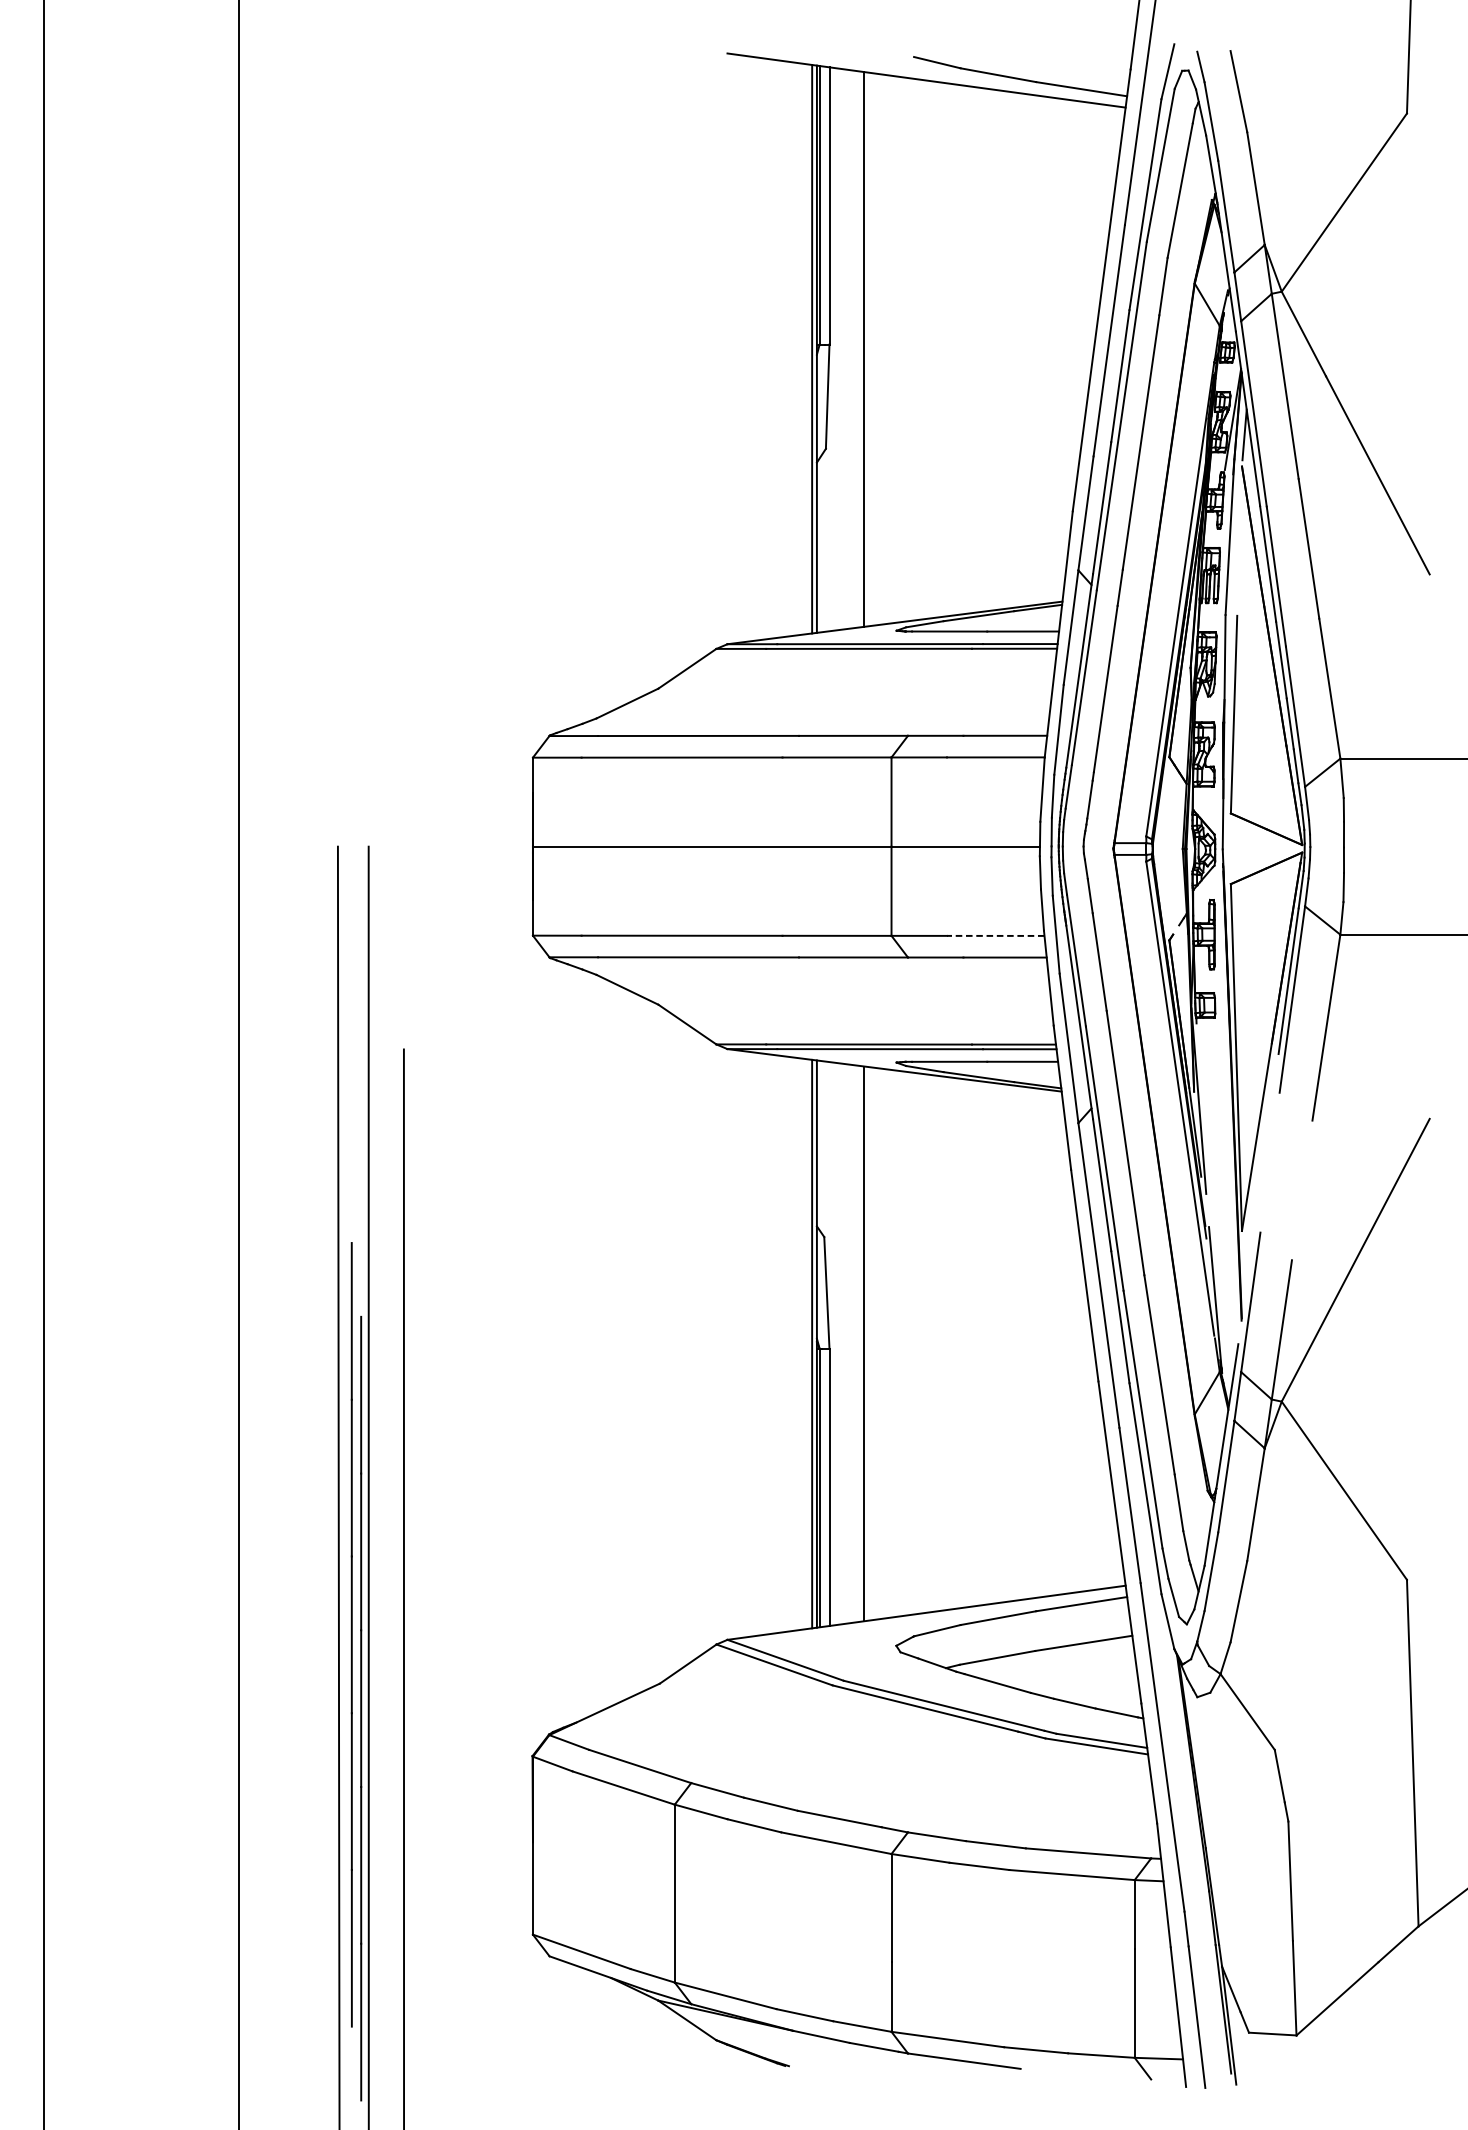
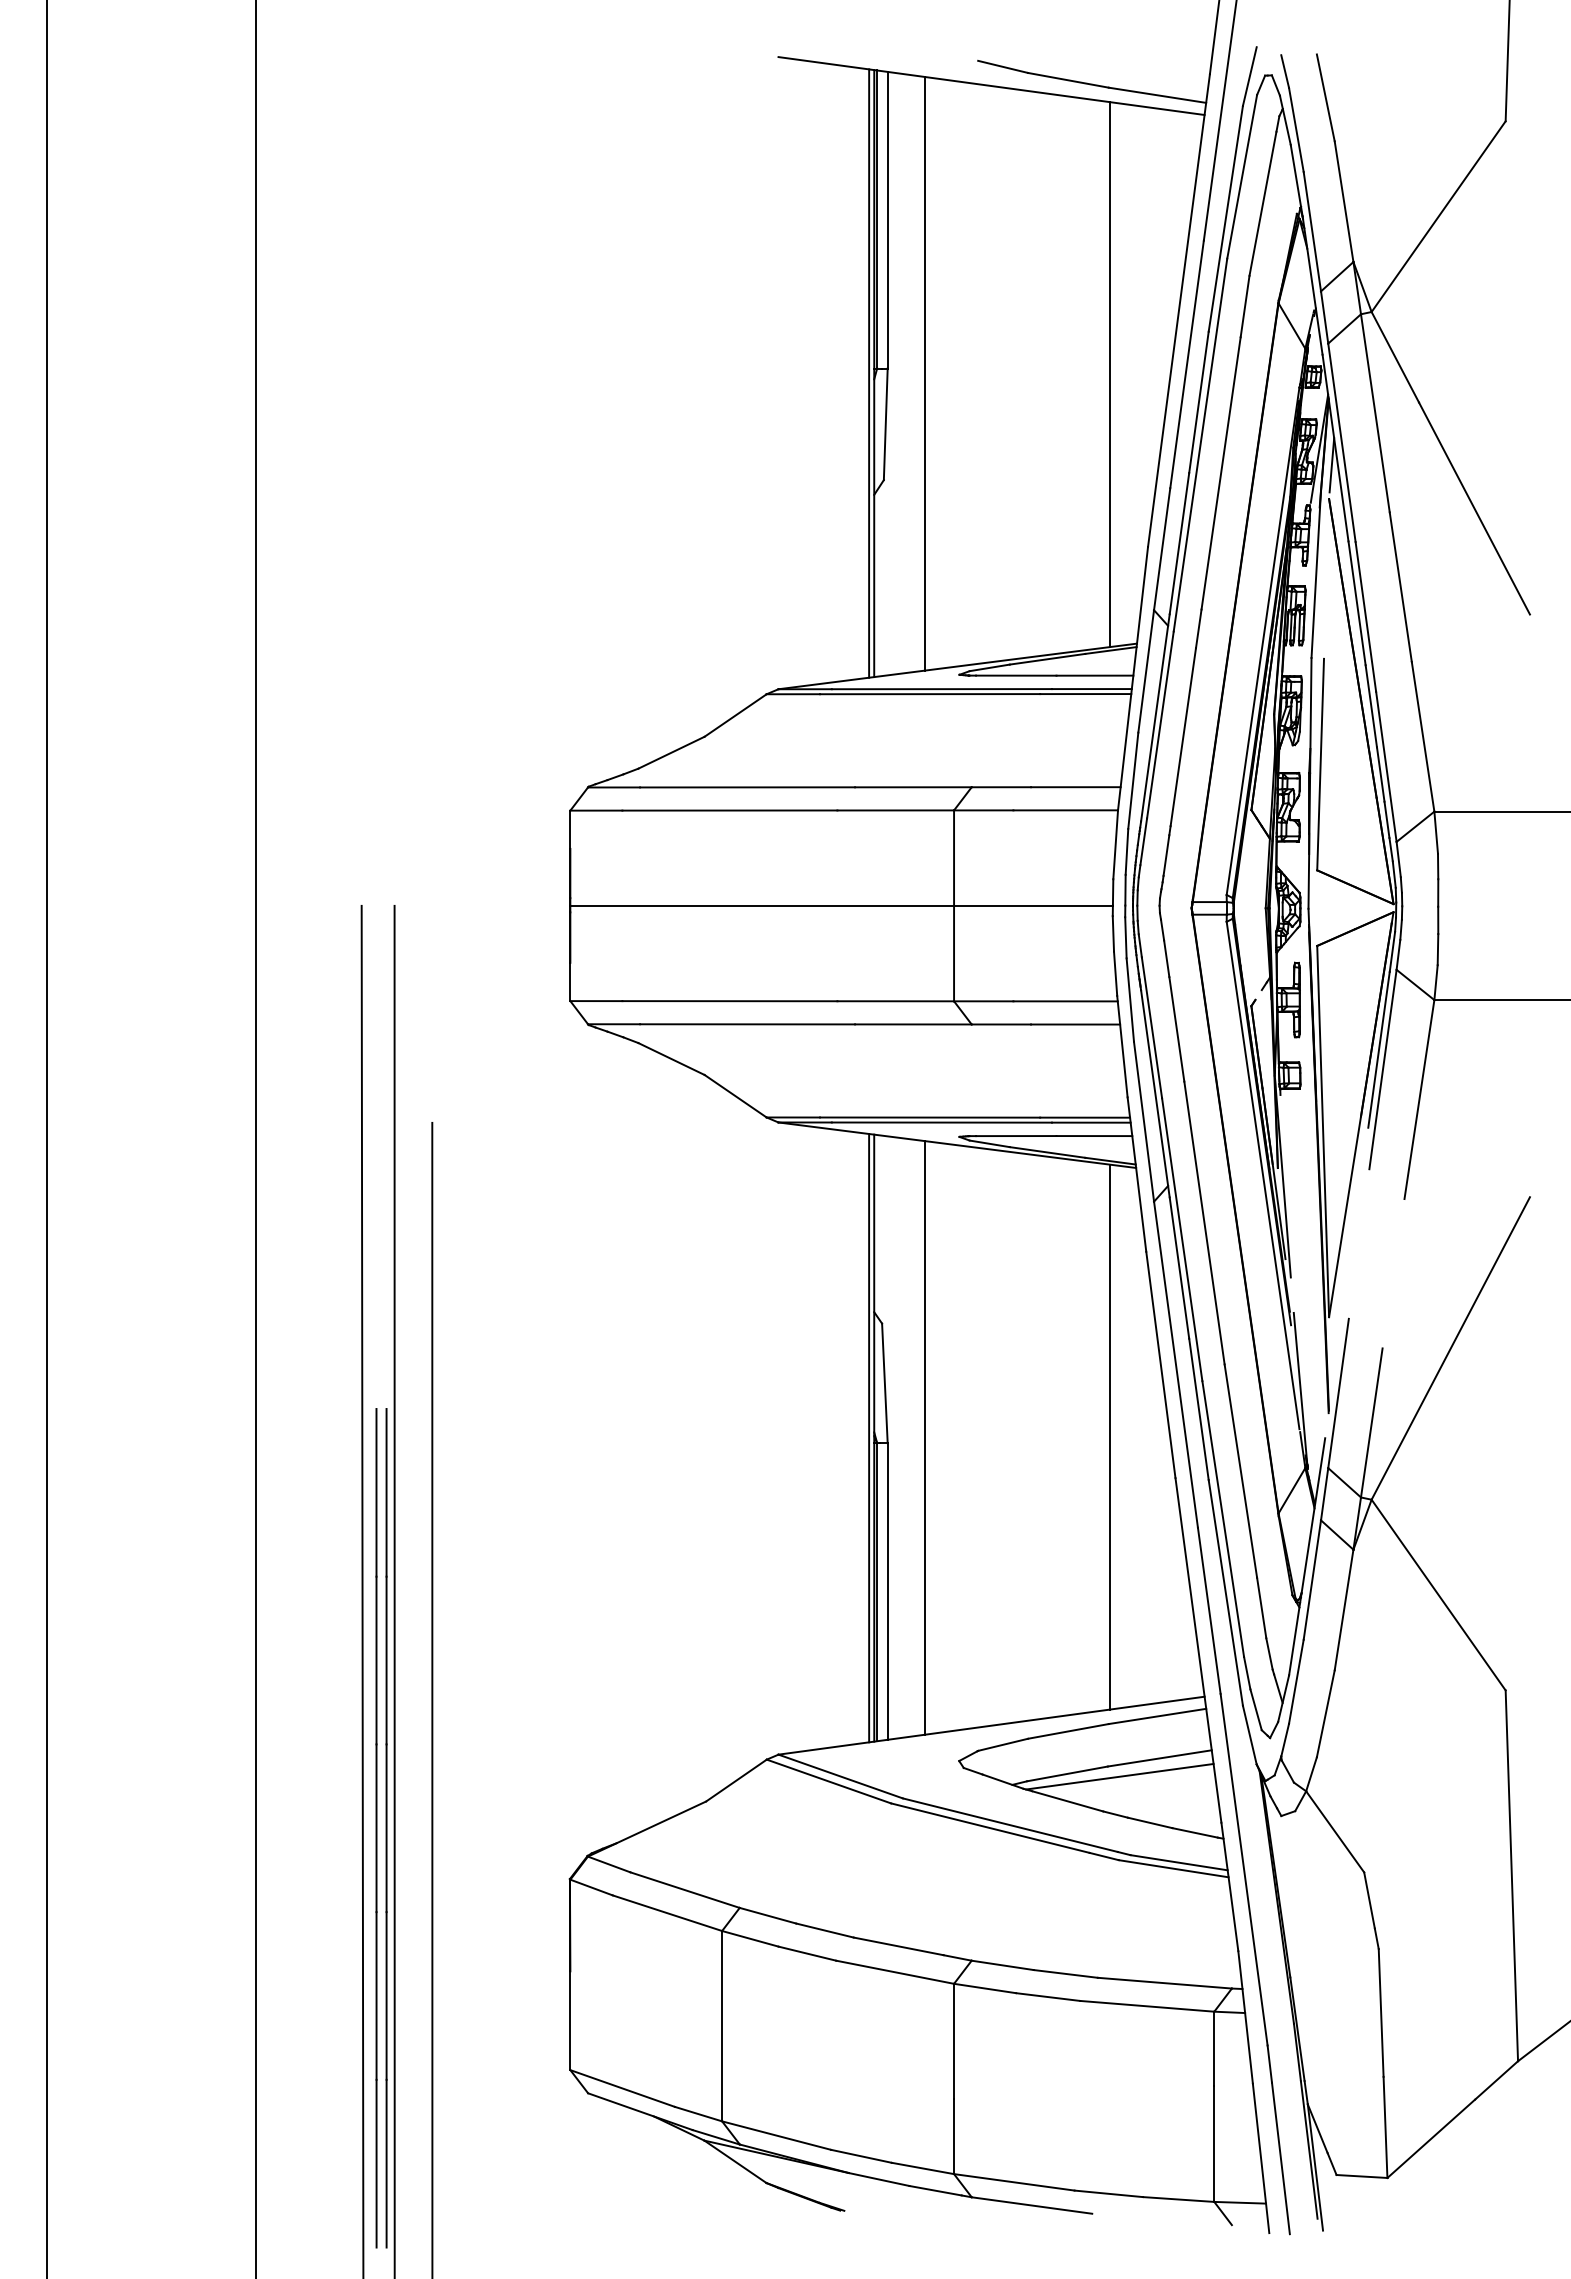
line: (1037, 350) -> (1110, 374), added
line: (995, 936) -> (1065, 1001), dashed -> solid
line: (1037, 1342) -> (1110, 1436), added
line: (351, 1635) -> (376, 1828), moved
line: (1046, 1660) -> (1119, 1776), added

